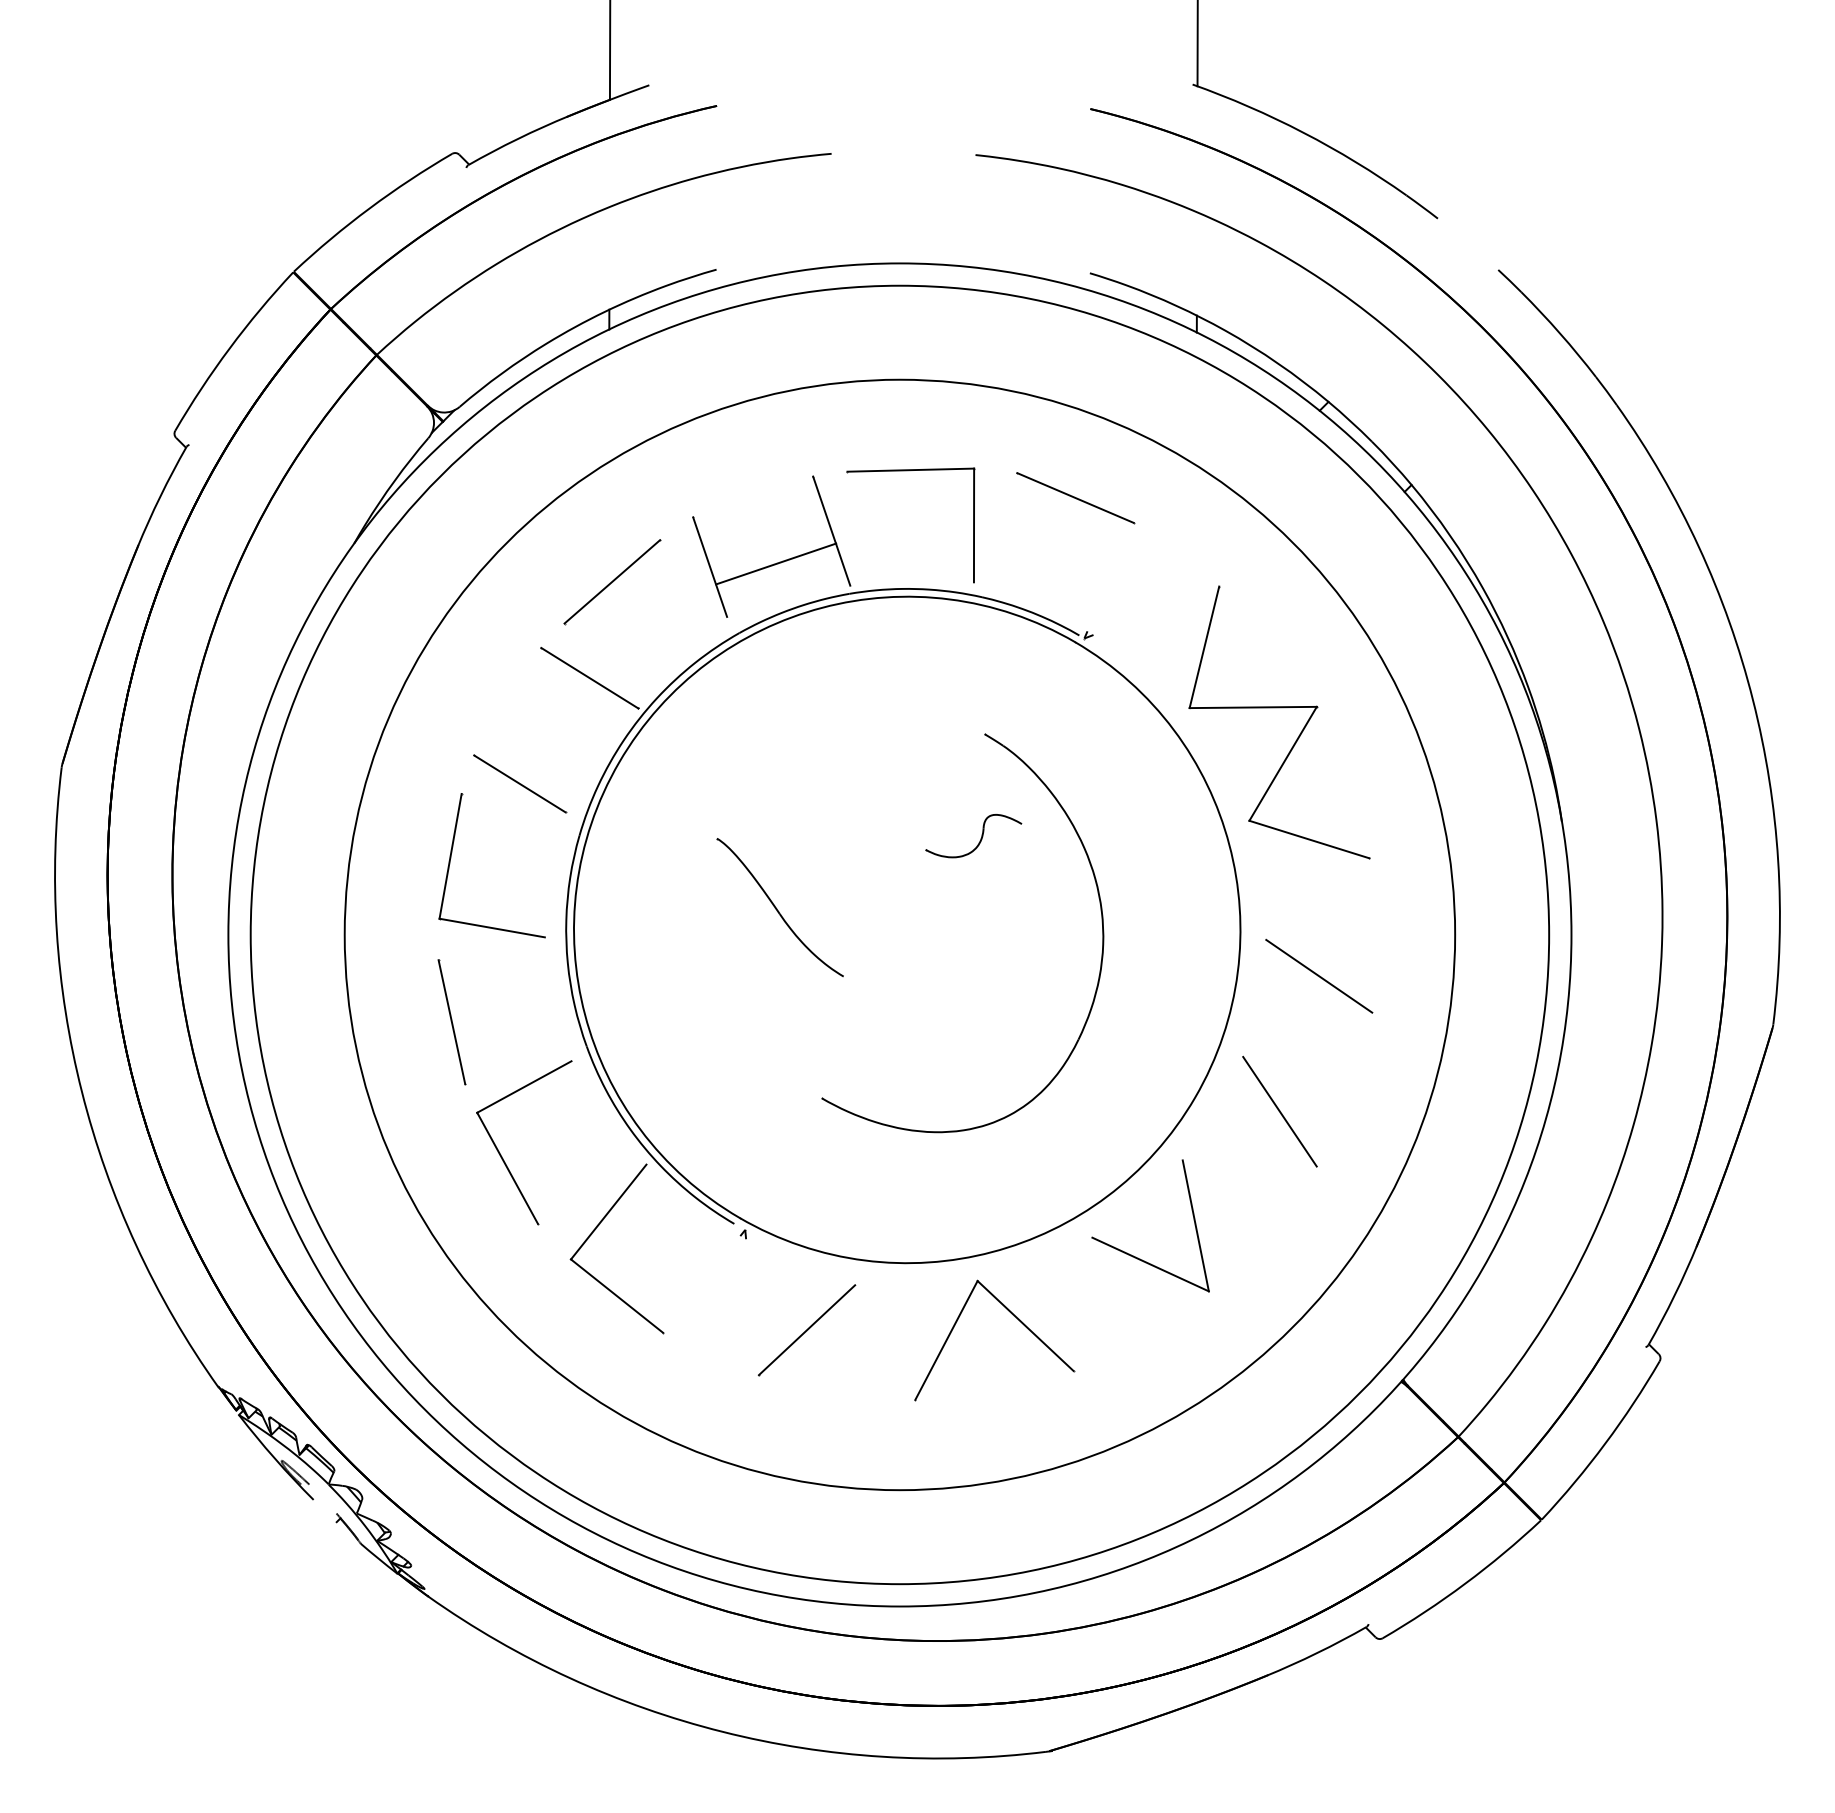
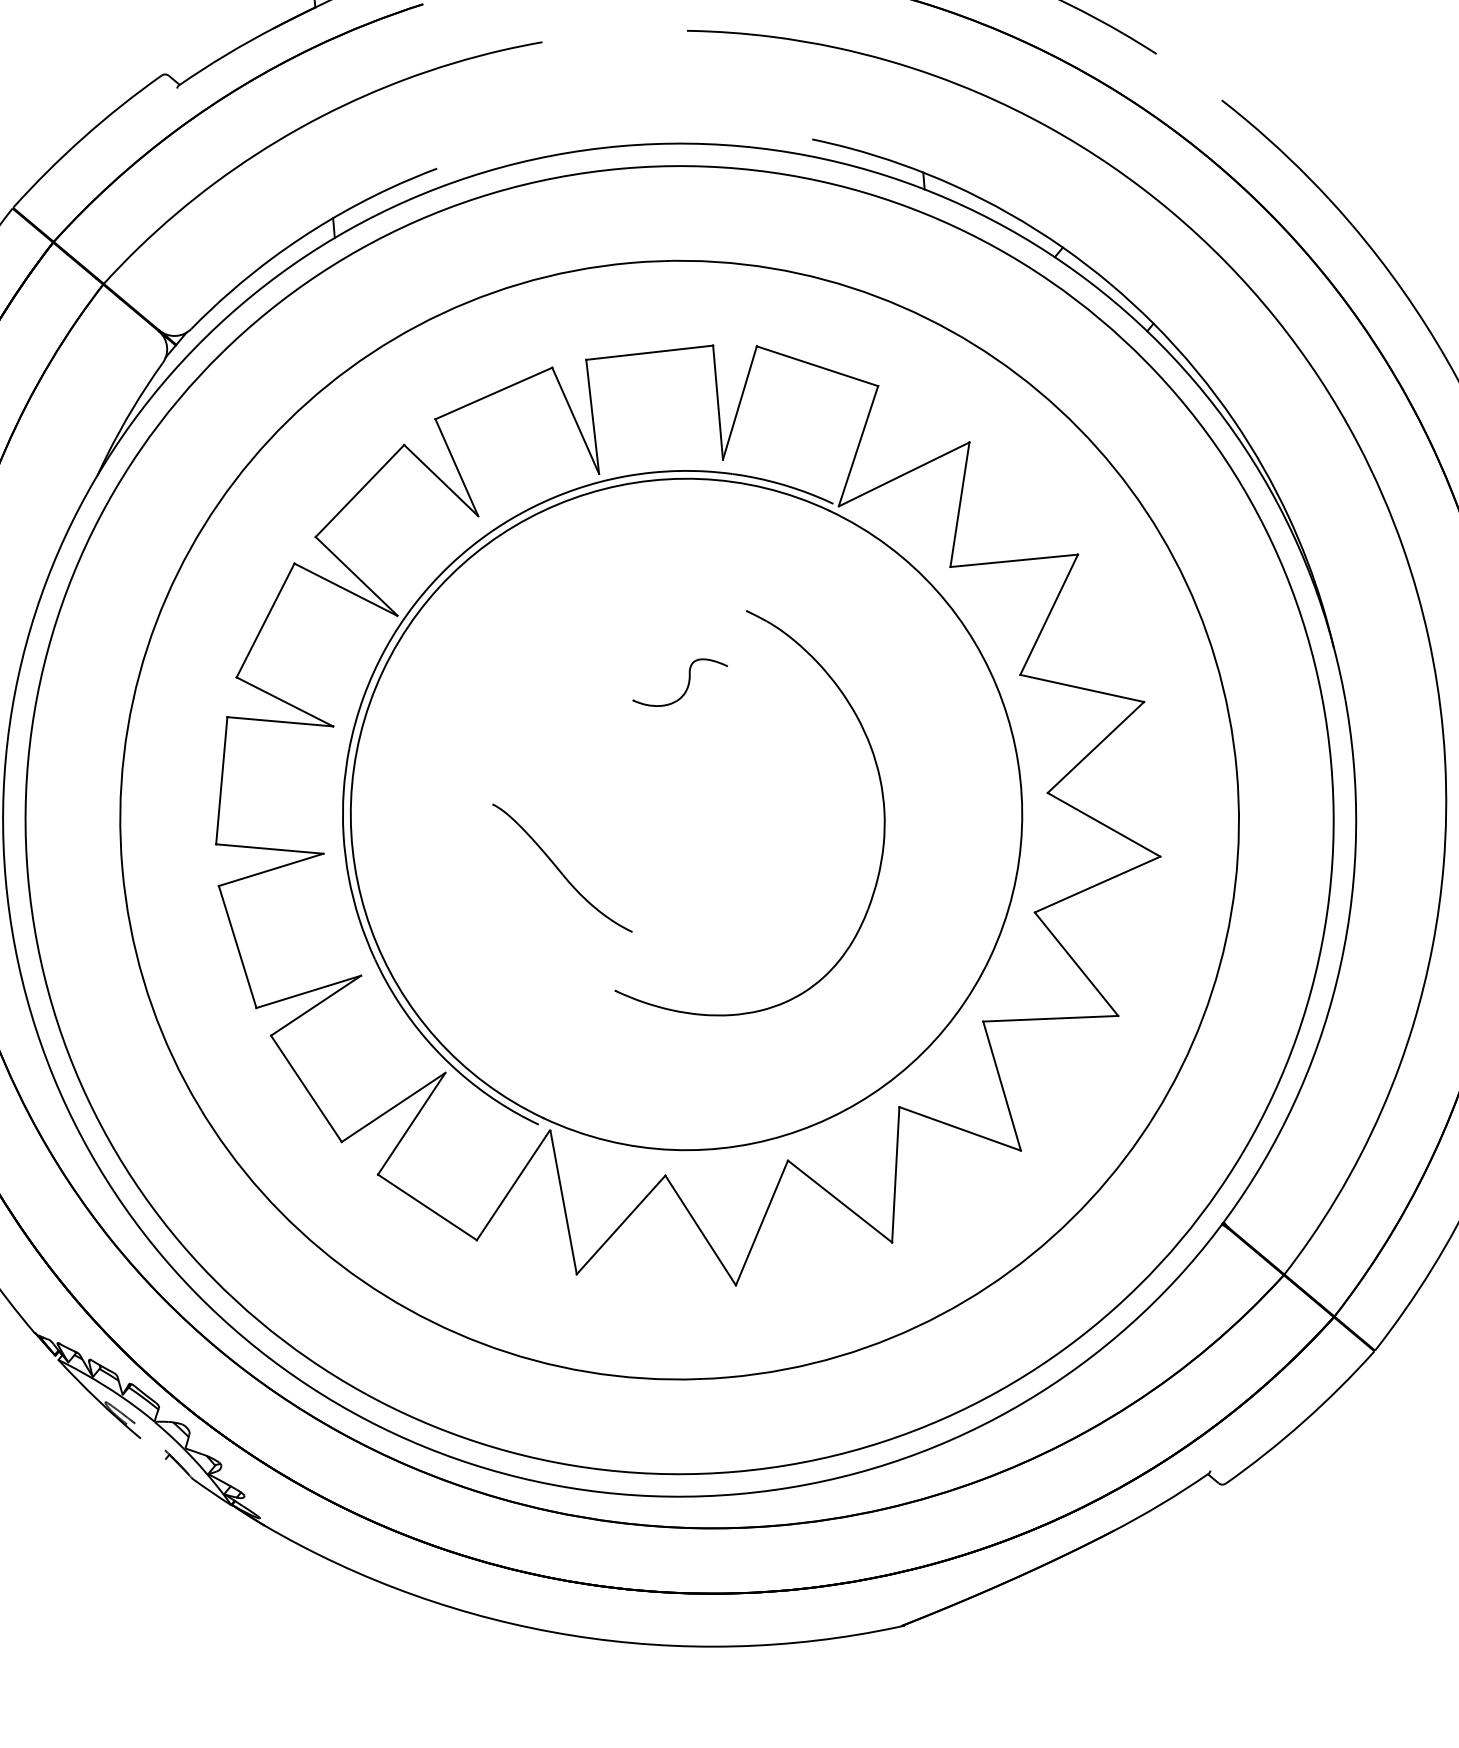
line: (995, 527) -> (739, 402), added
line: (848, 528) -> (592, 416), added
line: (776, 563) -> (494, 392), moved
line: (1110, 576) -> (859, 441), added
line: (693, 578) -> (441, 480), added
line: (1156, 610) -> (908, 472), added
line: (601, 665) -> (356, 575), added
line: (507, 701) -> (265, 620), added
line: (513, 802) -> (280, 721), added
part: (979, 840) -> (686, 686), moved
line: (1317, 898) -> (1095, 746), added
part: (779, 907) -> (562, 868), moved
line: (491, 948) -> (270, 869), added
line: (1307, 1034) -> (1097, 884), added
line: (518, 1072) -> (308, 991), added
line: (1249, 1163) -> (1050, 1018), added
line: (592, 1193) -> (393, 1106), added
line: (701, 1284) -> (511, 1188), added
line: (1082, 1304) -> (895, 1174), added
line: (752, 1307) -> (564, 1206), added
line: (885, 1342) -> (700, 1230), added

